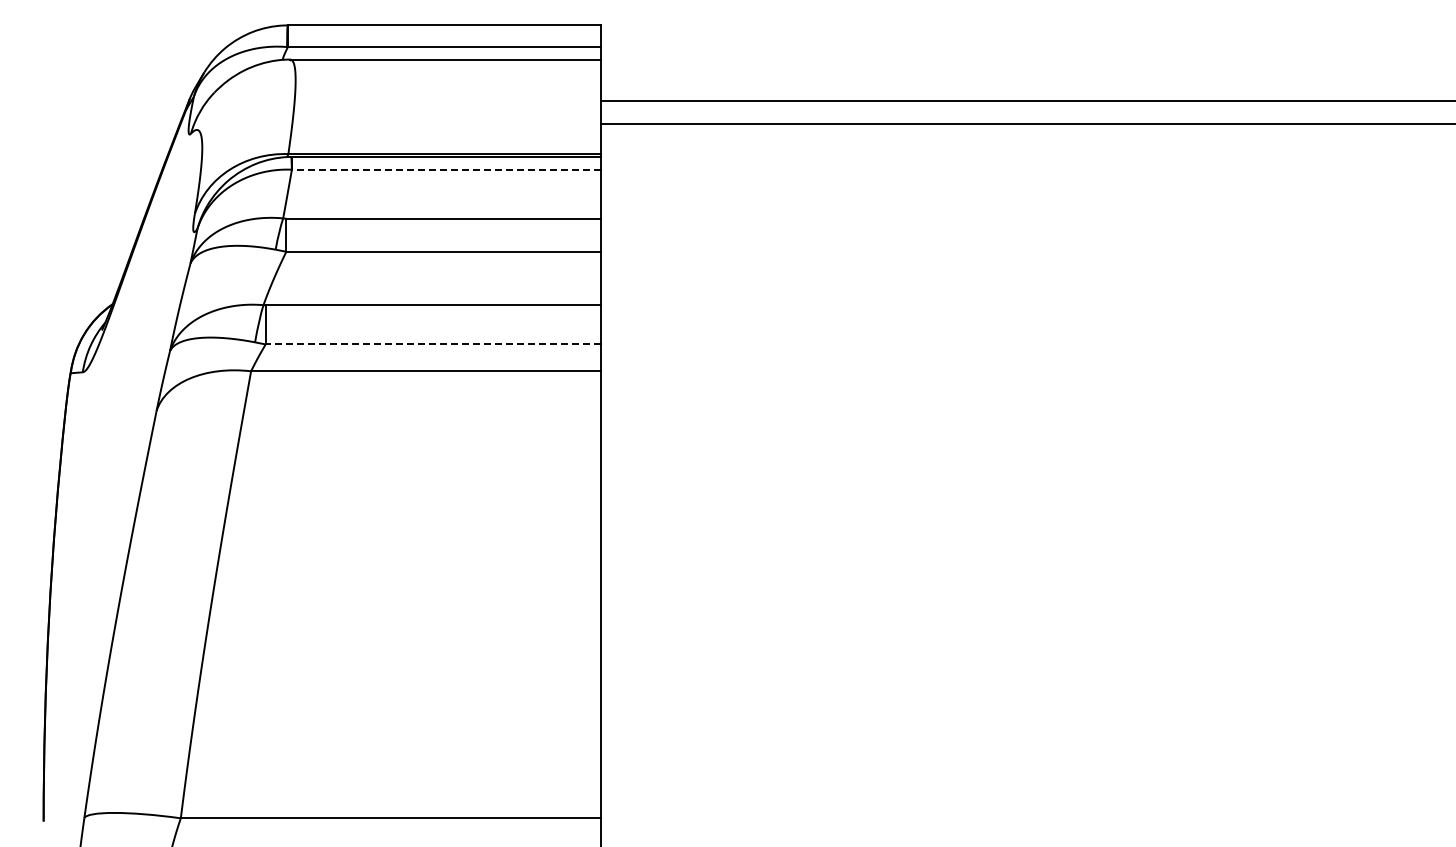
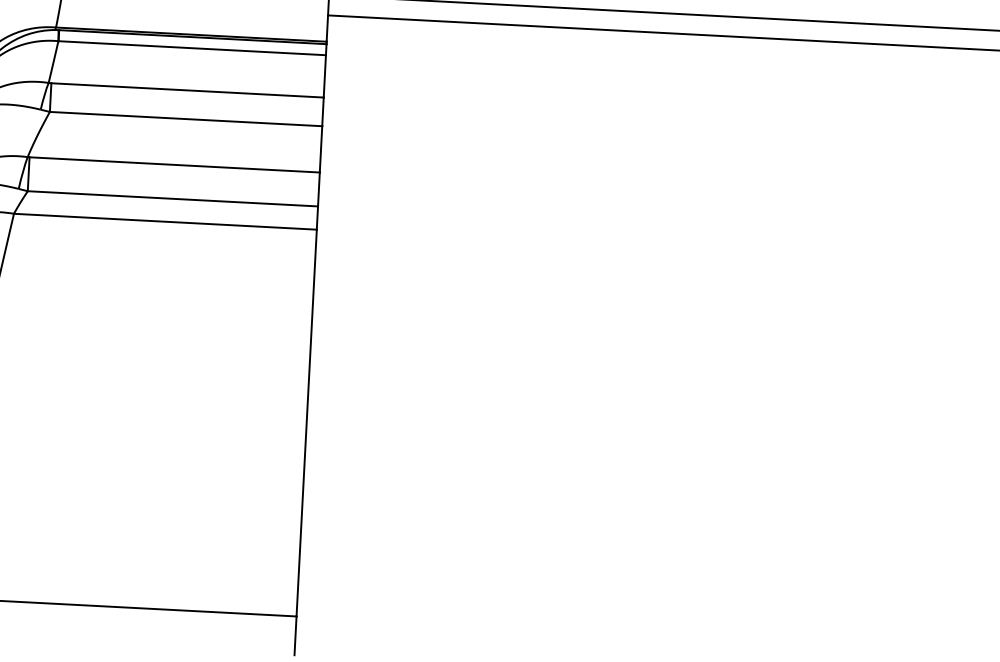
line: (446, 169) -> (192, 48), dashed -> solid
line: (433, 344) -> (173, 198), dashed -> solid

